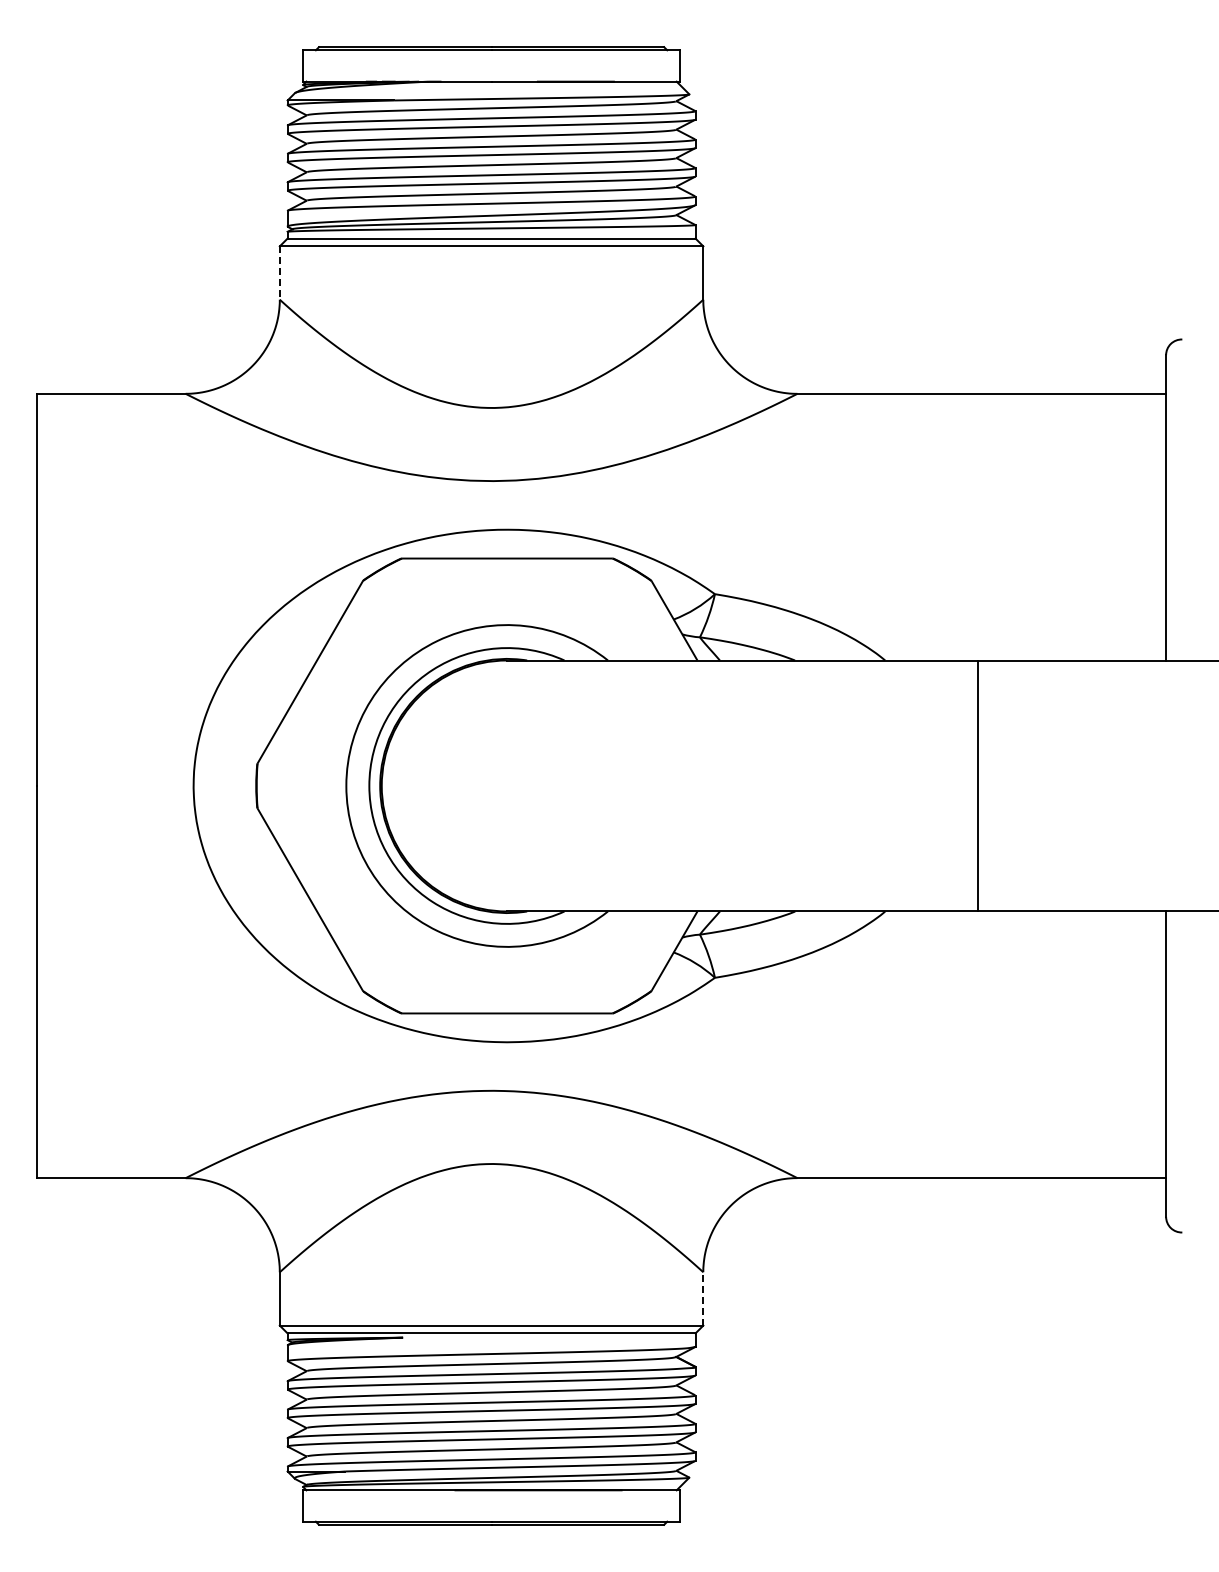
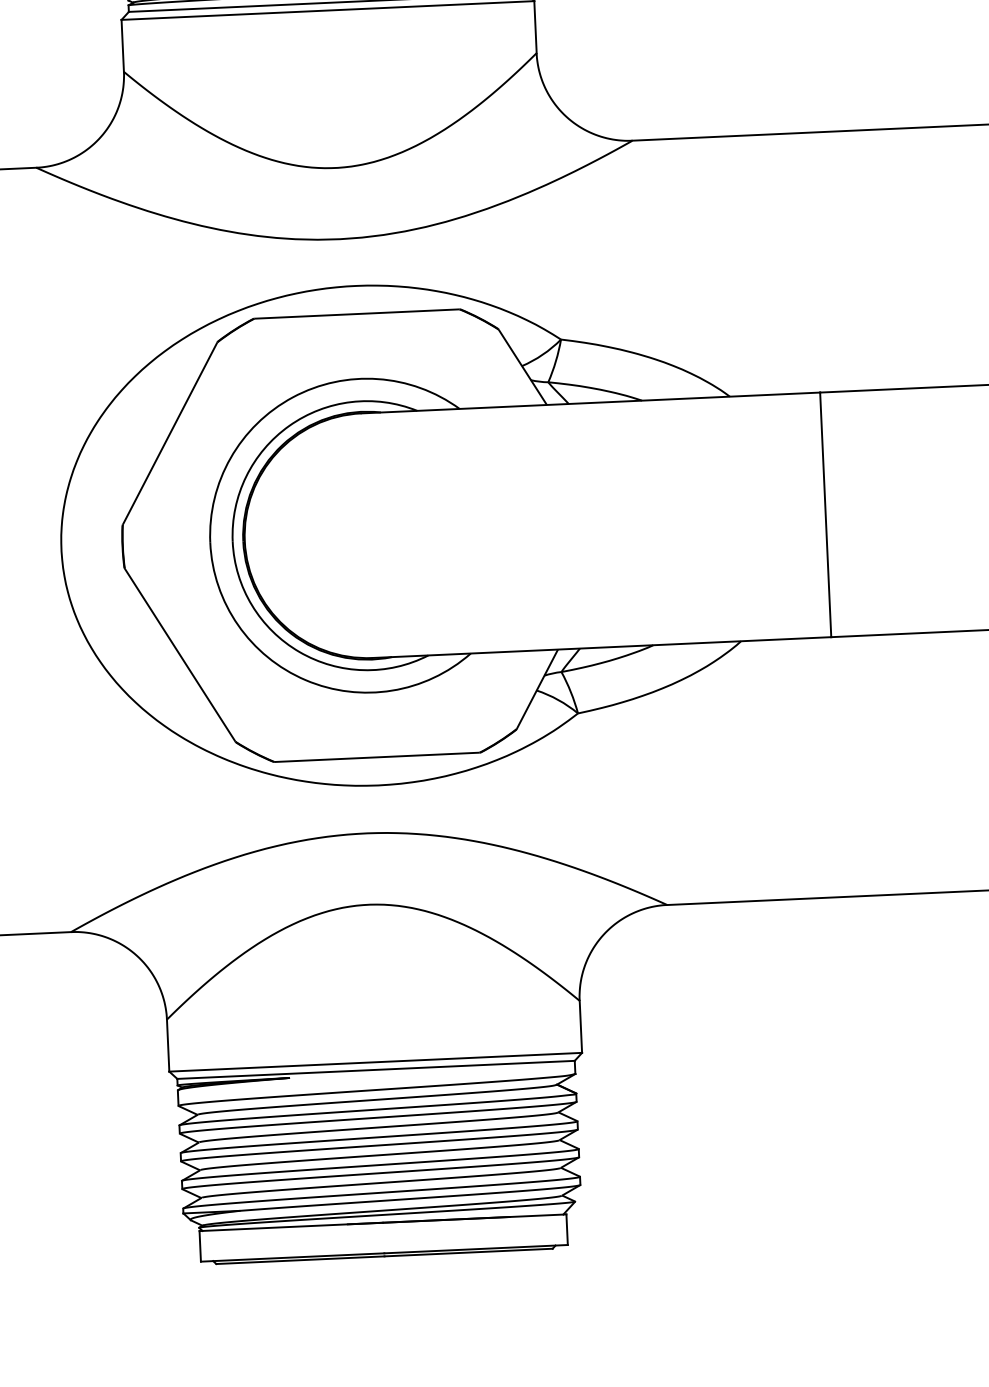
line: (279, 273) -> (122, 46), dashed -> solid
line: (703, 1298) -> (581, 1026), dashed -> solid

